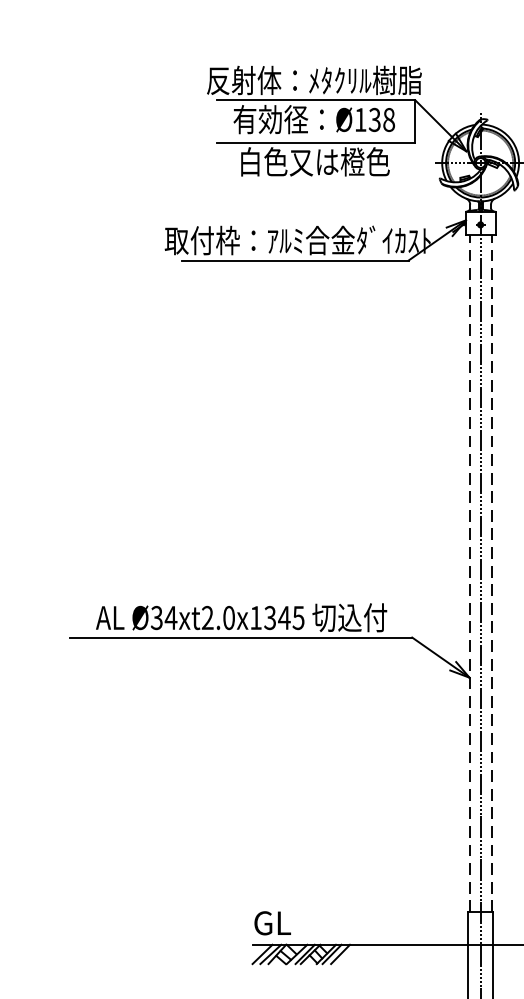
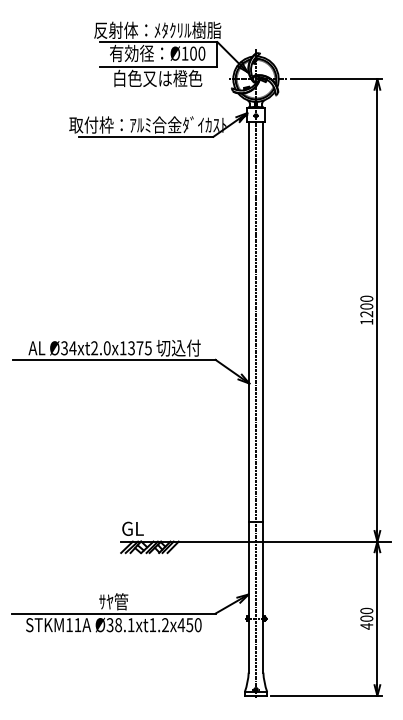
text: (381, 119) -> (197, 53), Ø138 -> Ø100
line: (469, 572) -> (249, 321), dashed -> solid
line: (491, 572) -> (262, 321), dashed -> solid
text: (283, 618) -> (139, 348), Ø34xt2.0x1345 -> Ø34xt2.0x1375

